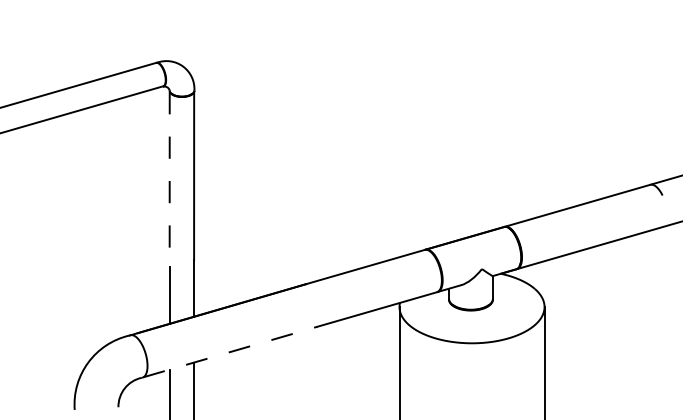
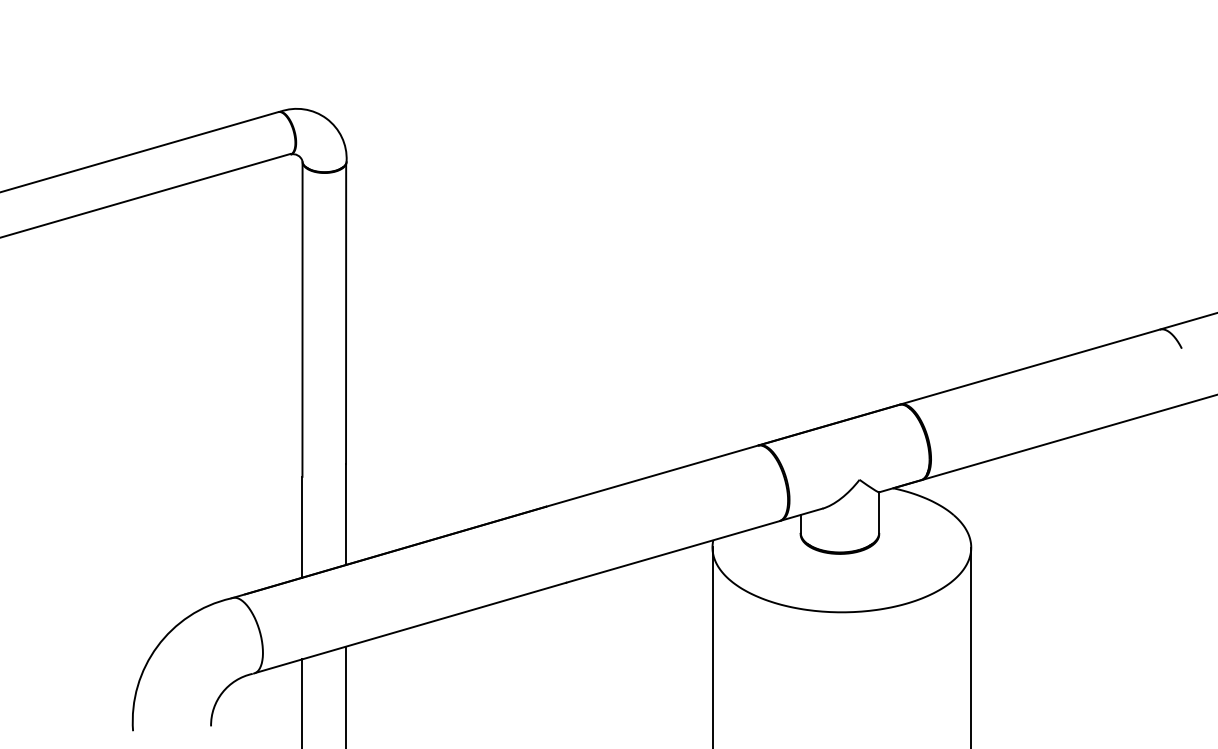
line: (169, 179) -> (302, 320), dashed -> solid
line: (230, 352) -> (410, 628), dashed -> solid

